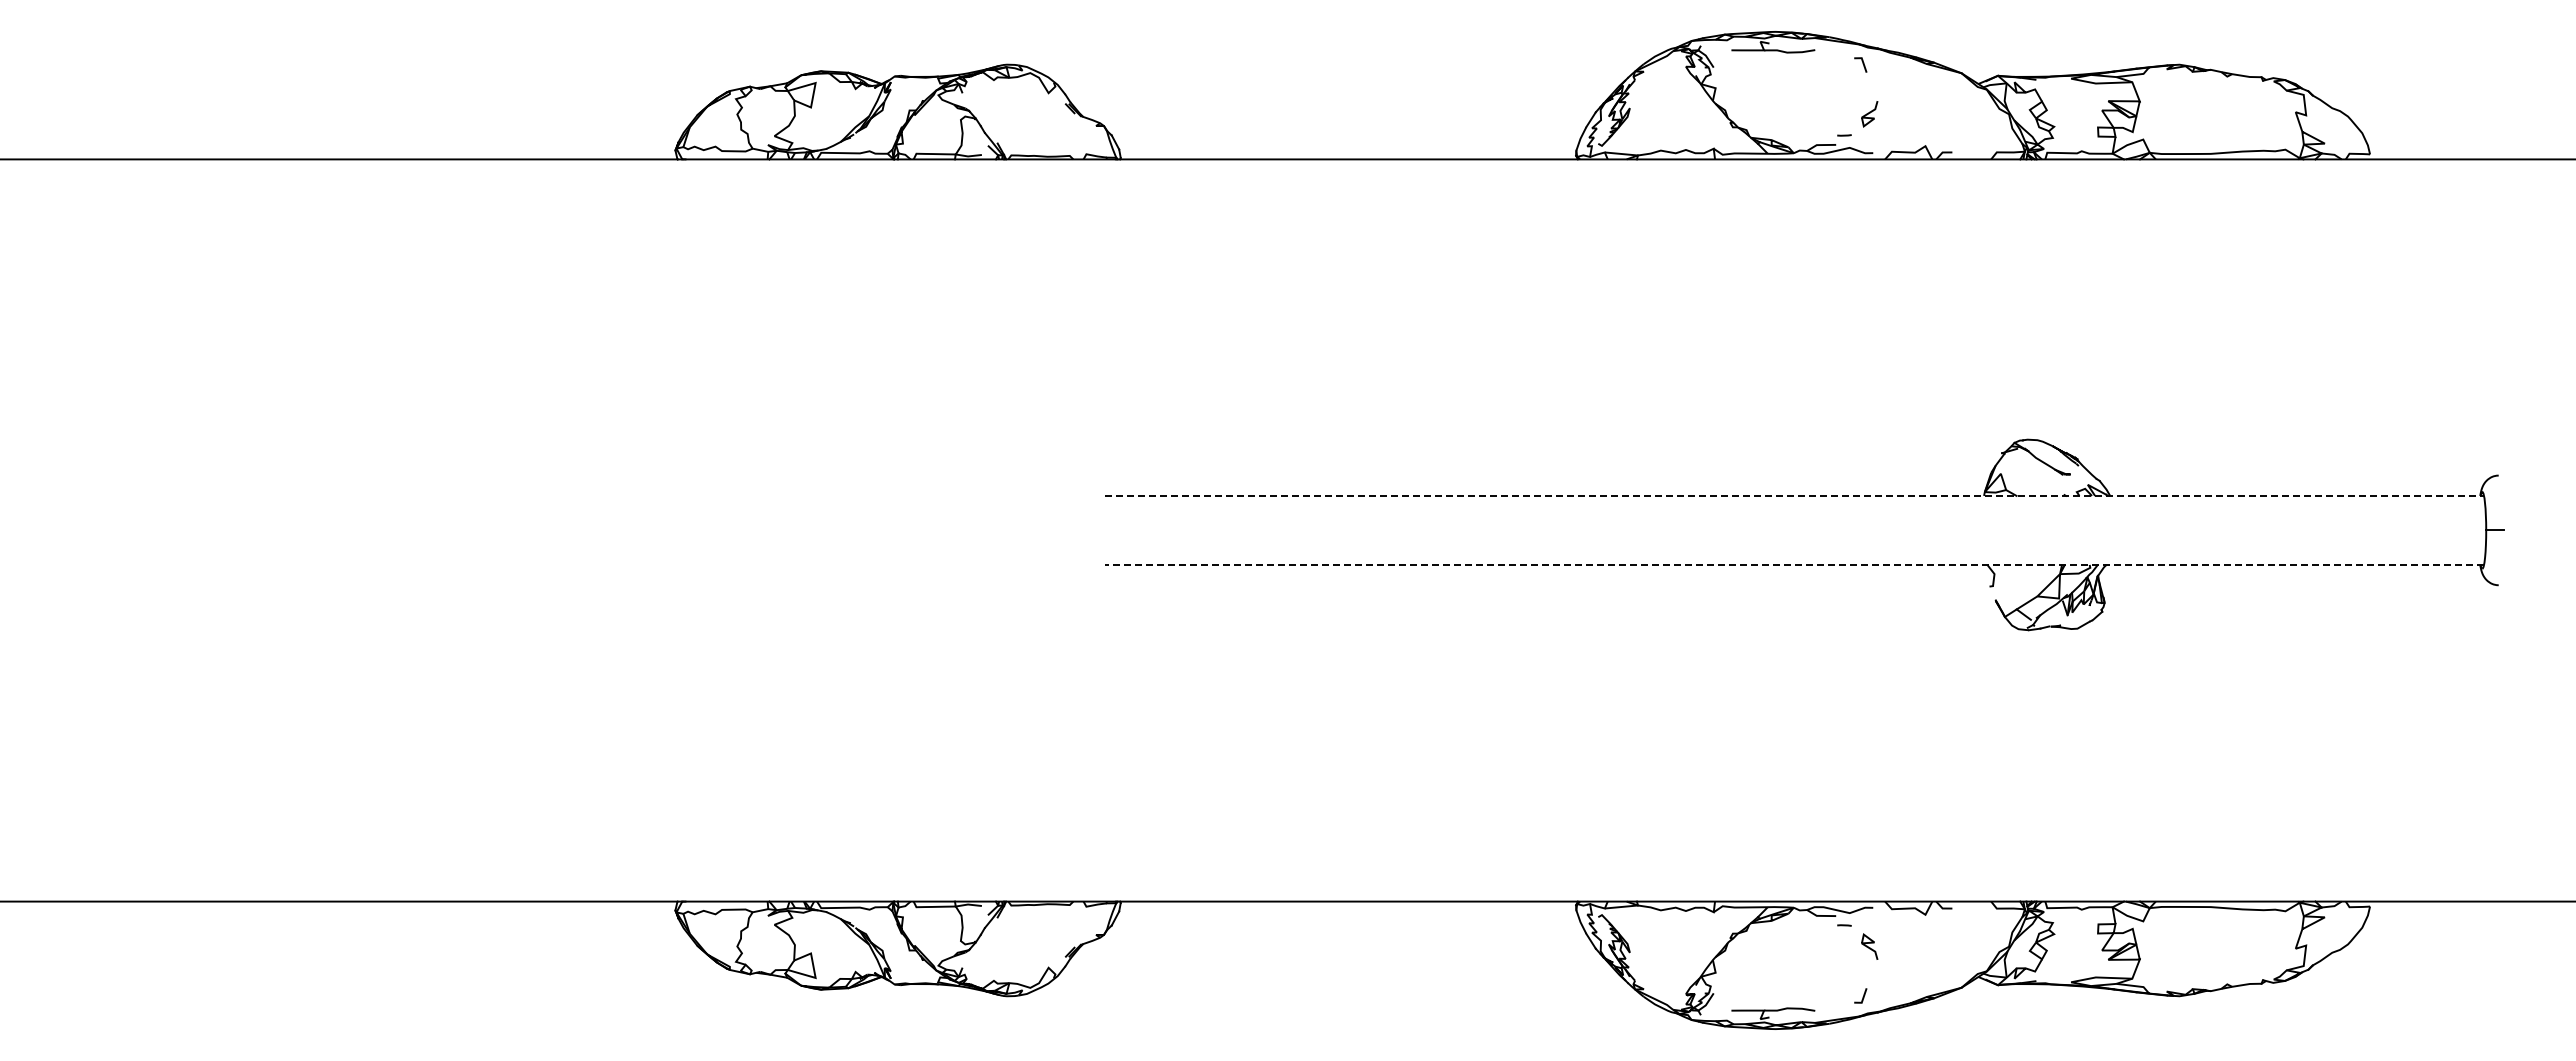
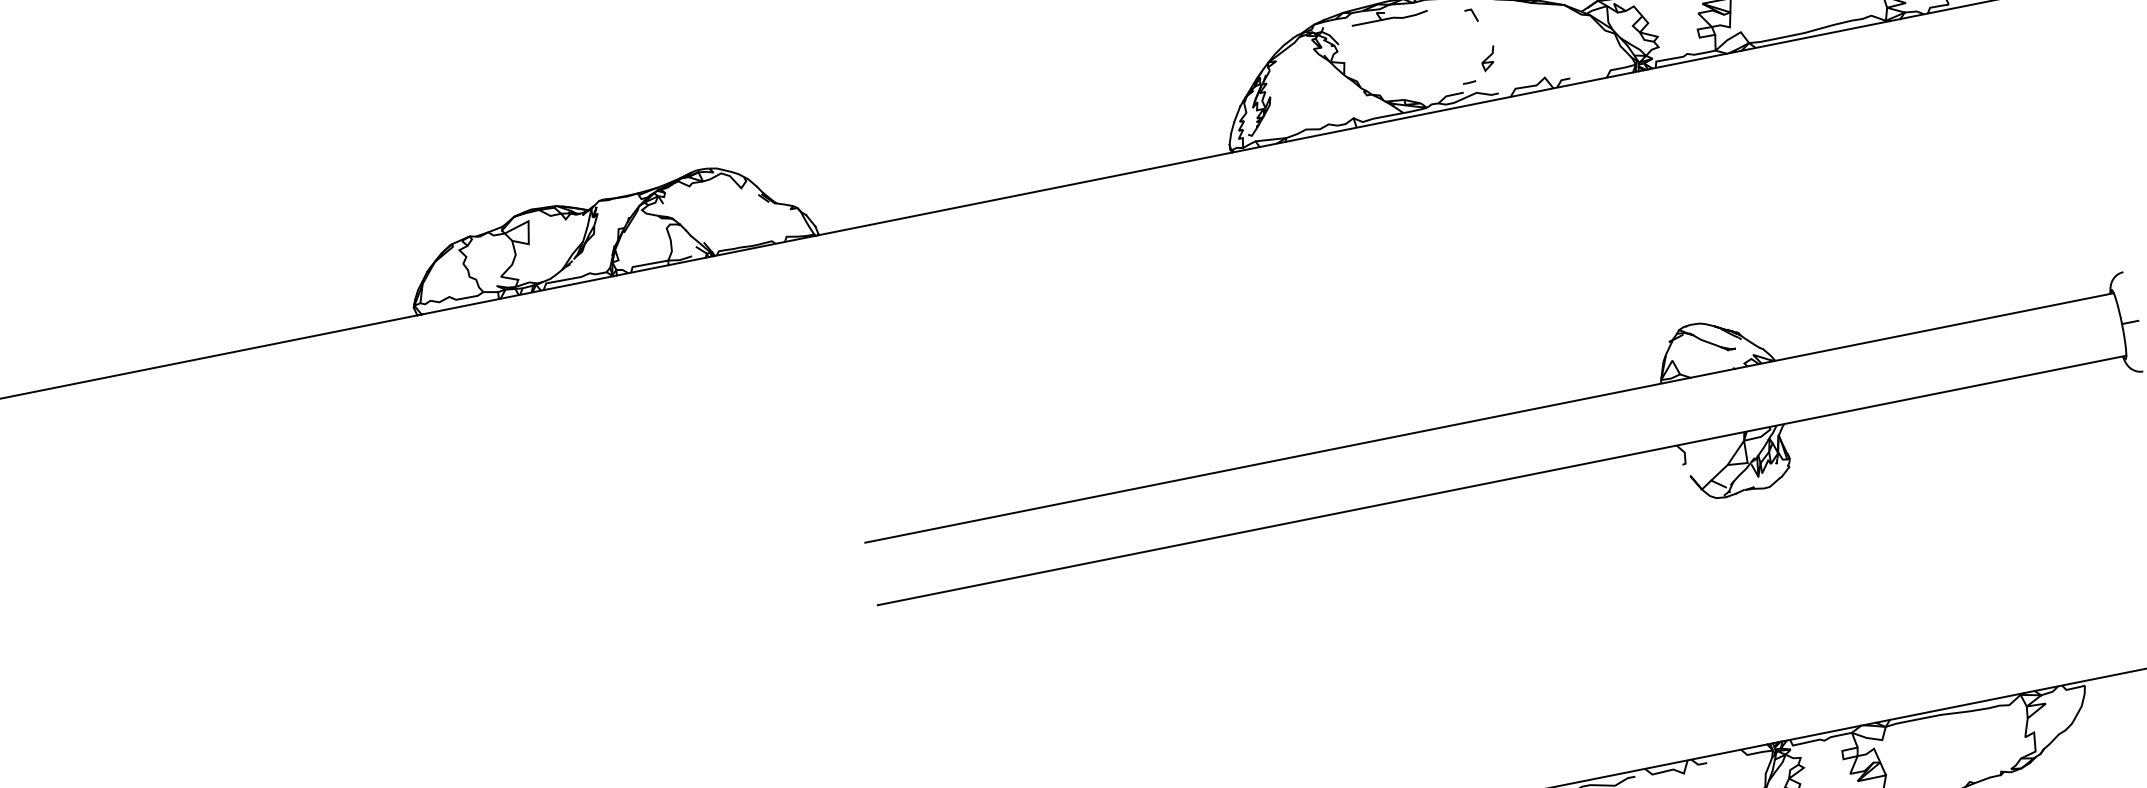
line: (1794, 495) -> (1489, 417), dashed -> solid
line: (1794, 564) -> (1501, 480), dashed -> solid

